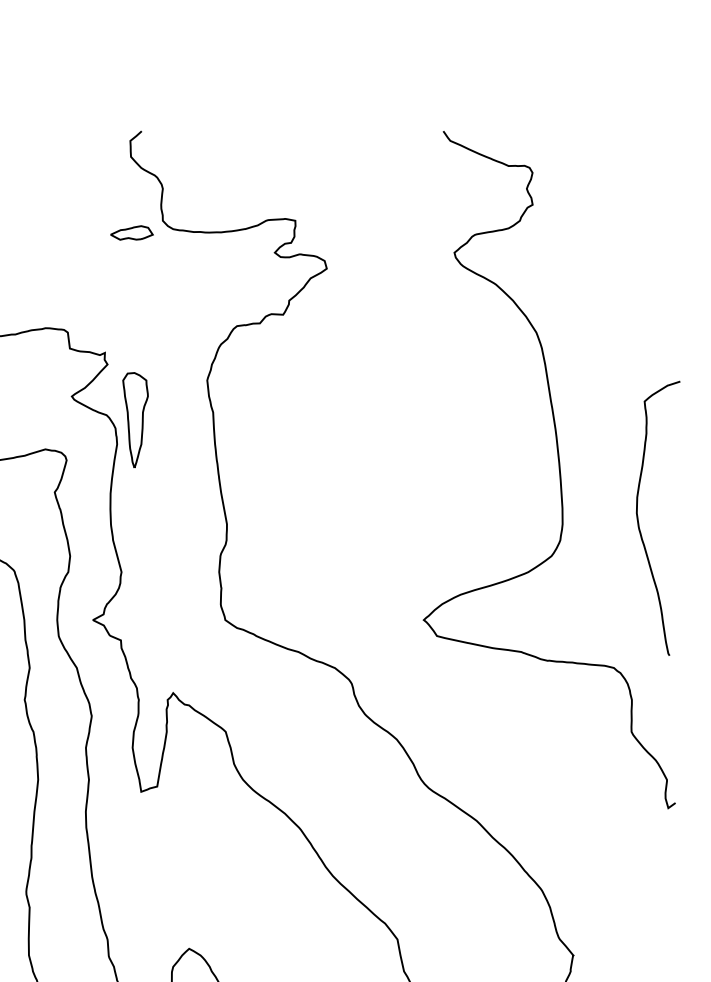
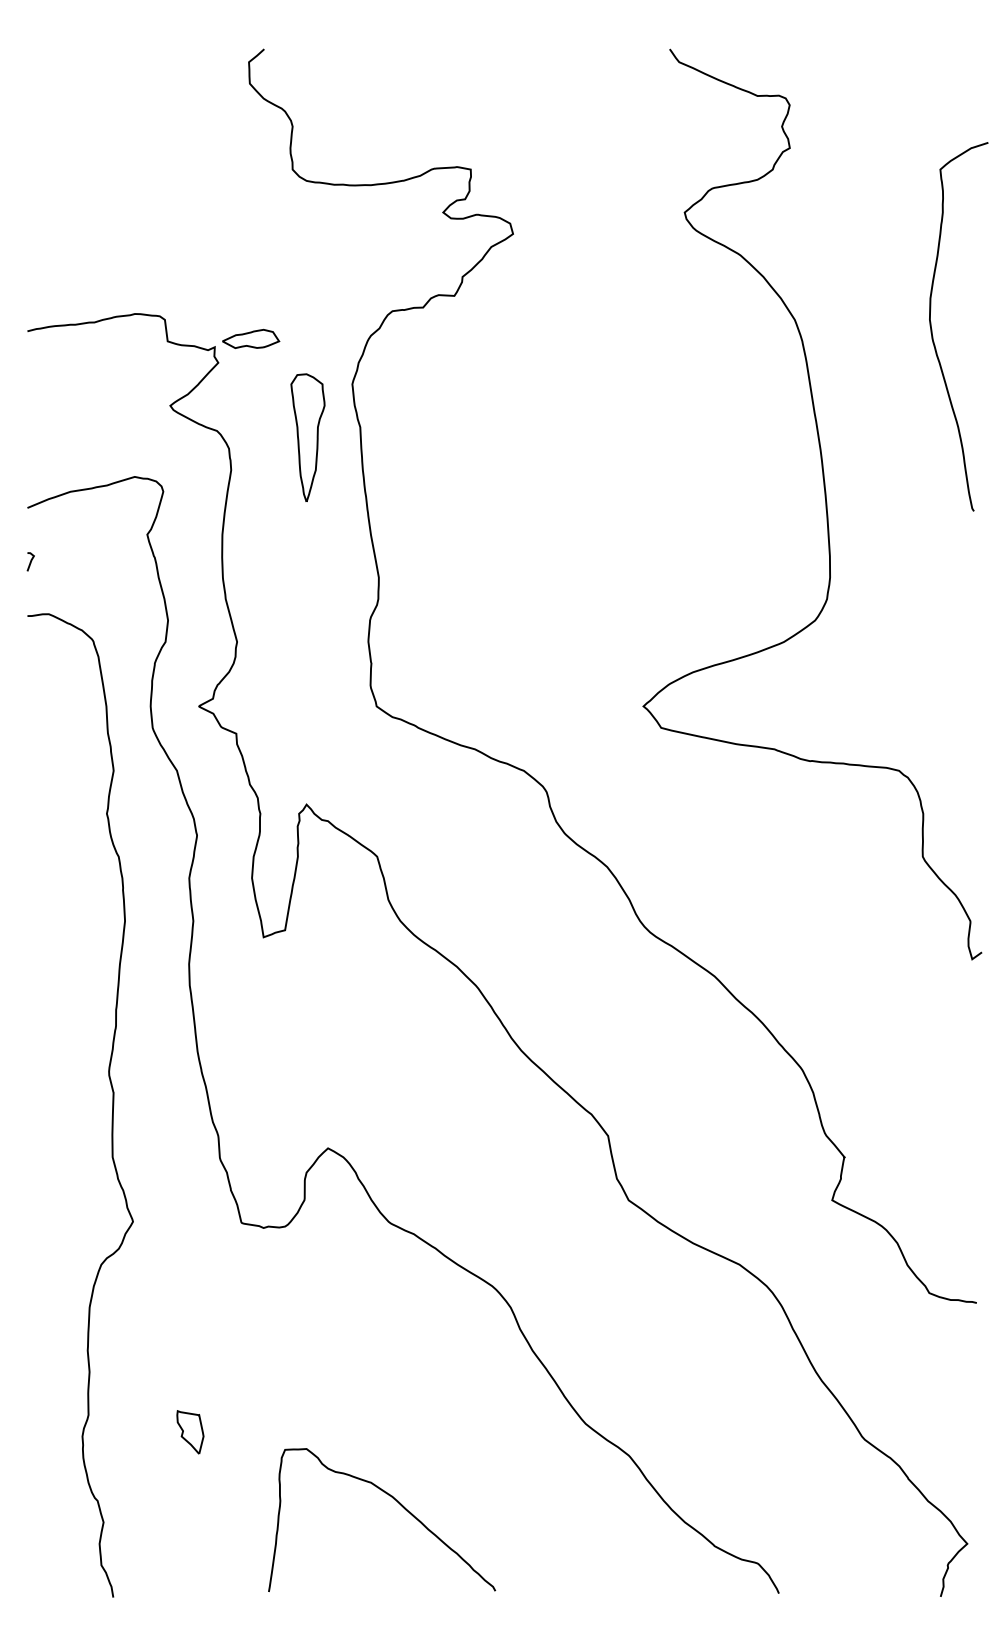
part: (132, 232) -> (251, 338), moved
part: (135, 420) -> (307, 437), moved
curve: (638, 520) -> (932, 329), moved

